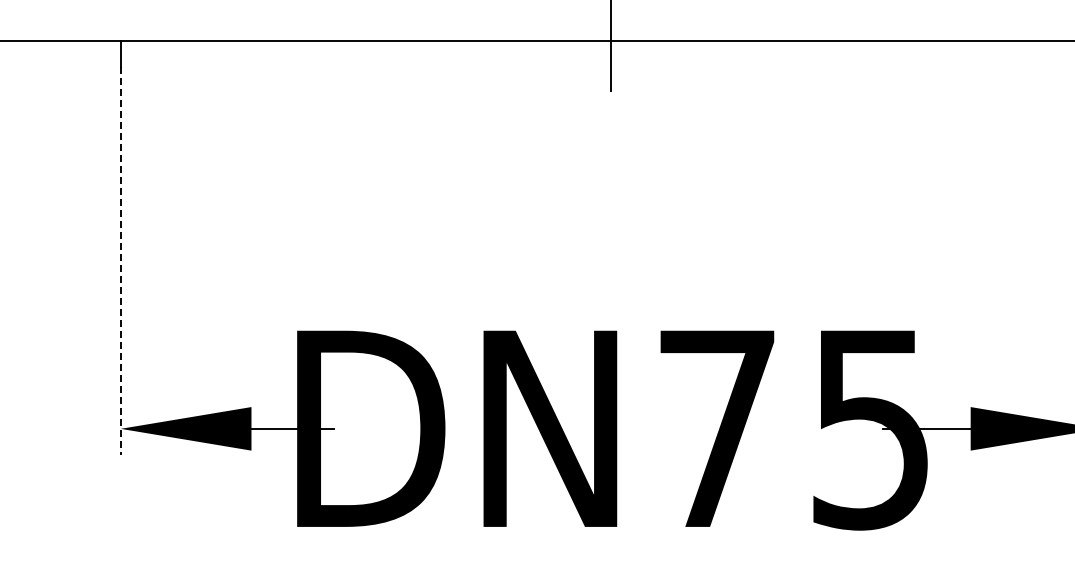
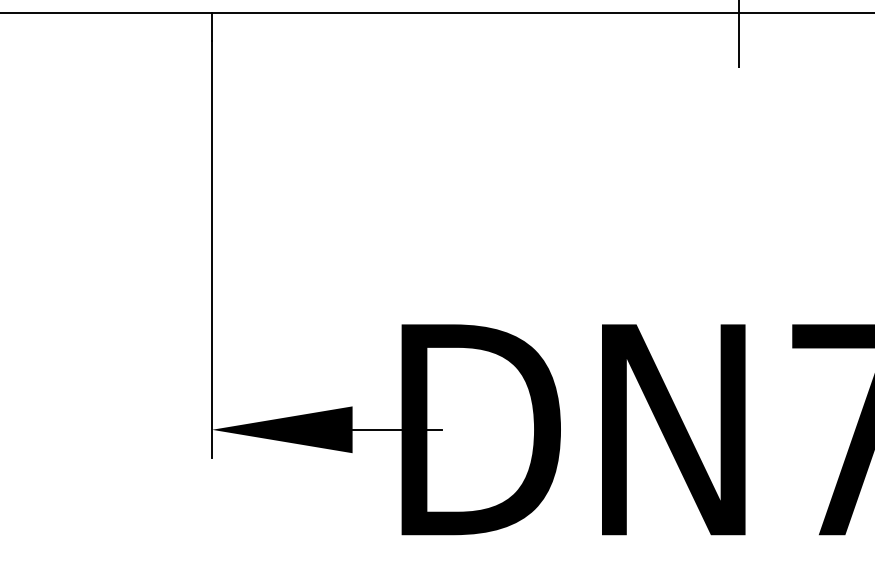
line: (120, 261) -> (211, 249), dashed -> solid

